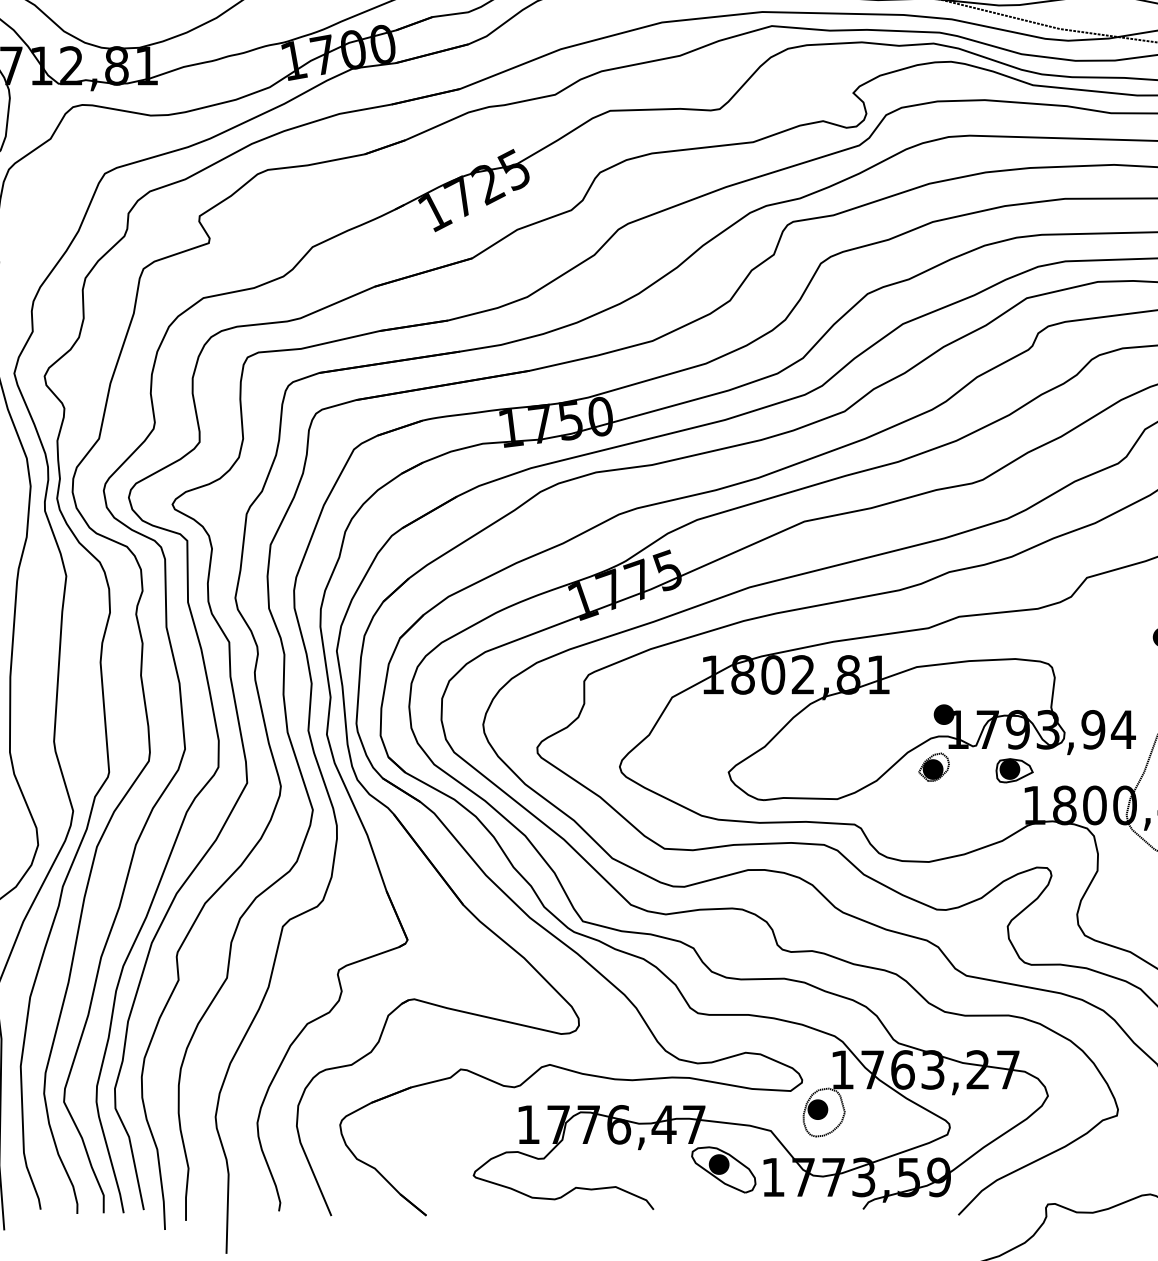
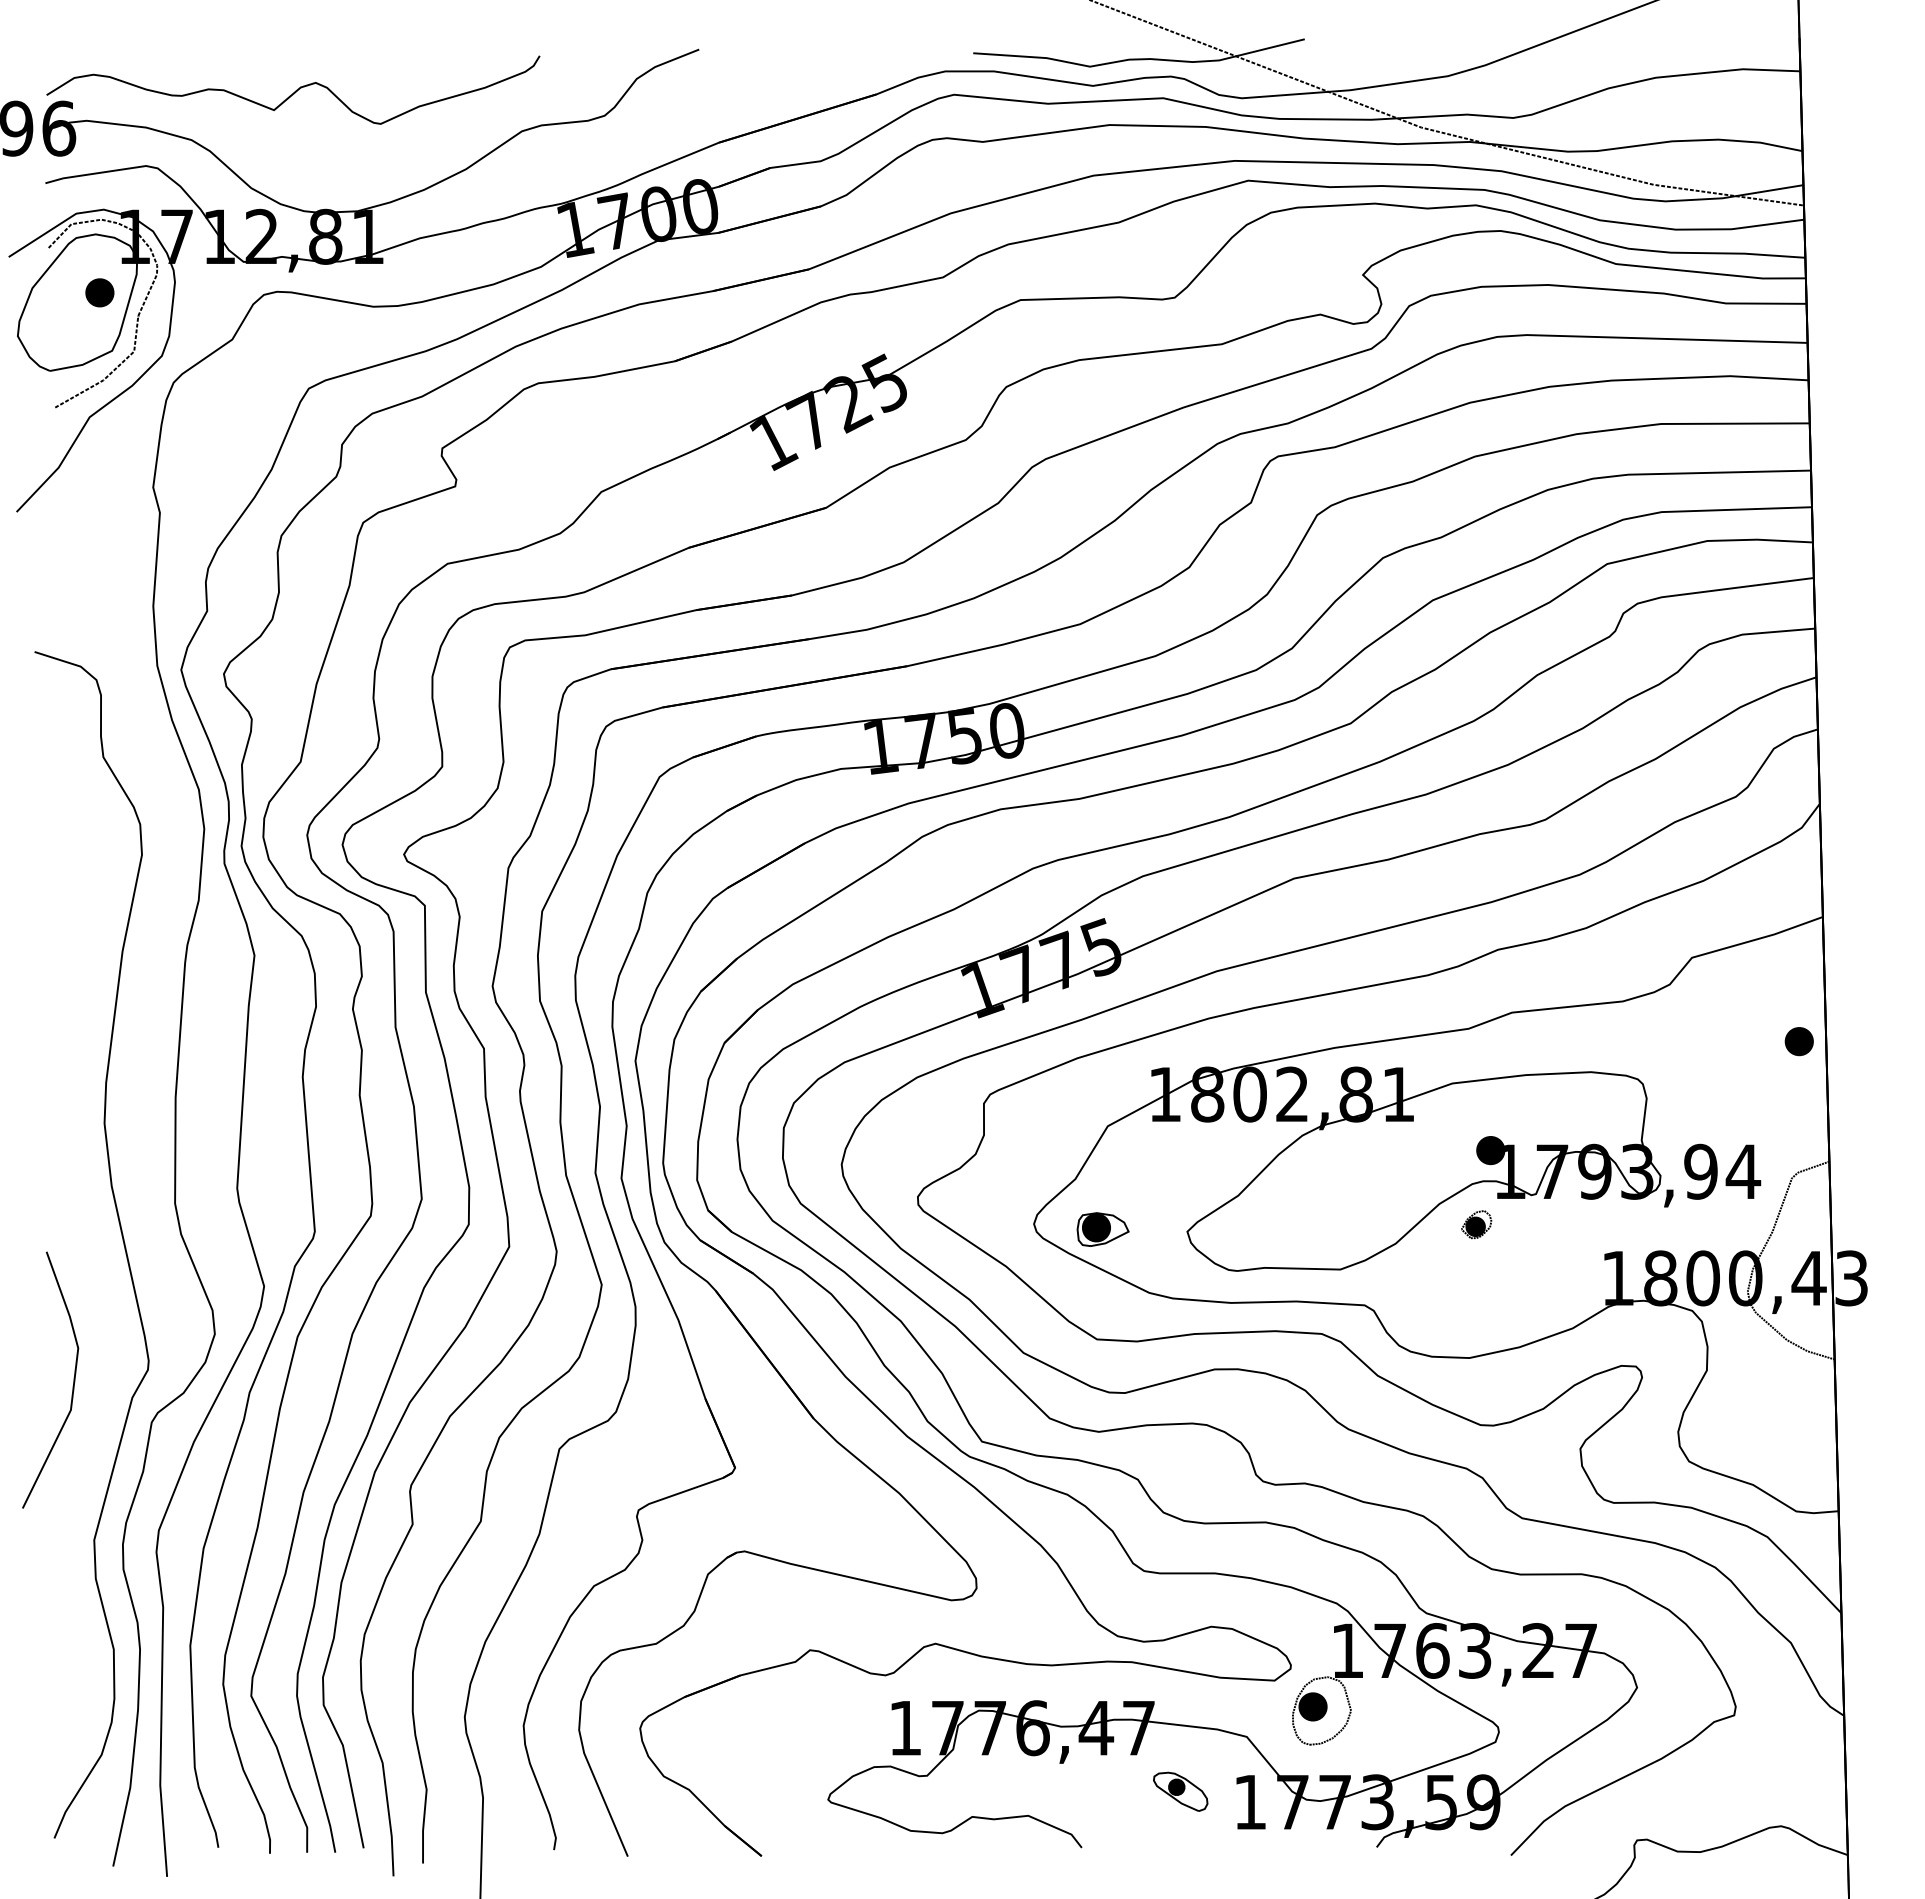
part: (933, 767) -> (1476, 1224), size x0.7
part: (1014, 770) -> (1102, 1229), moved
part: (723, 1169) -> (1180, 1791), size x0.6

